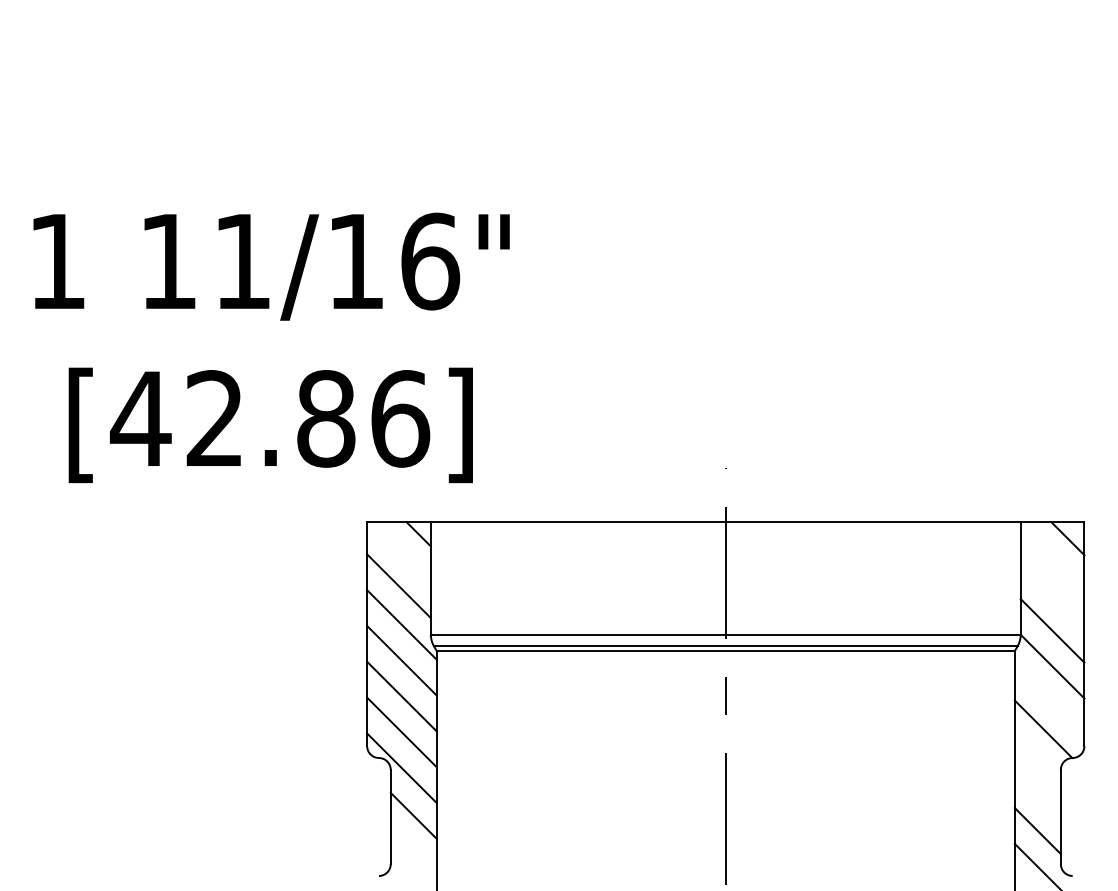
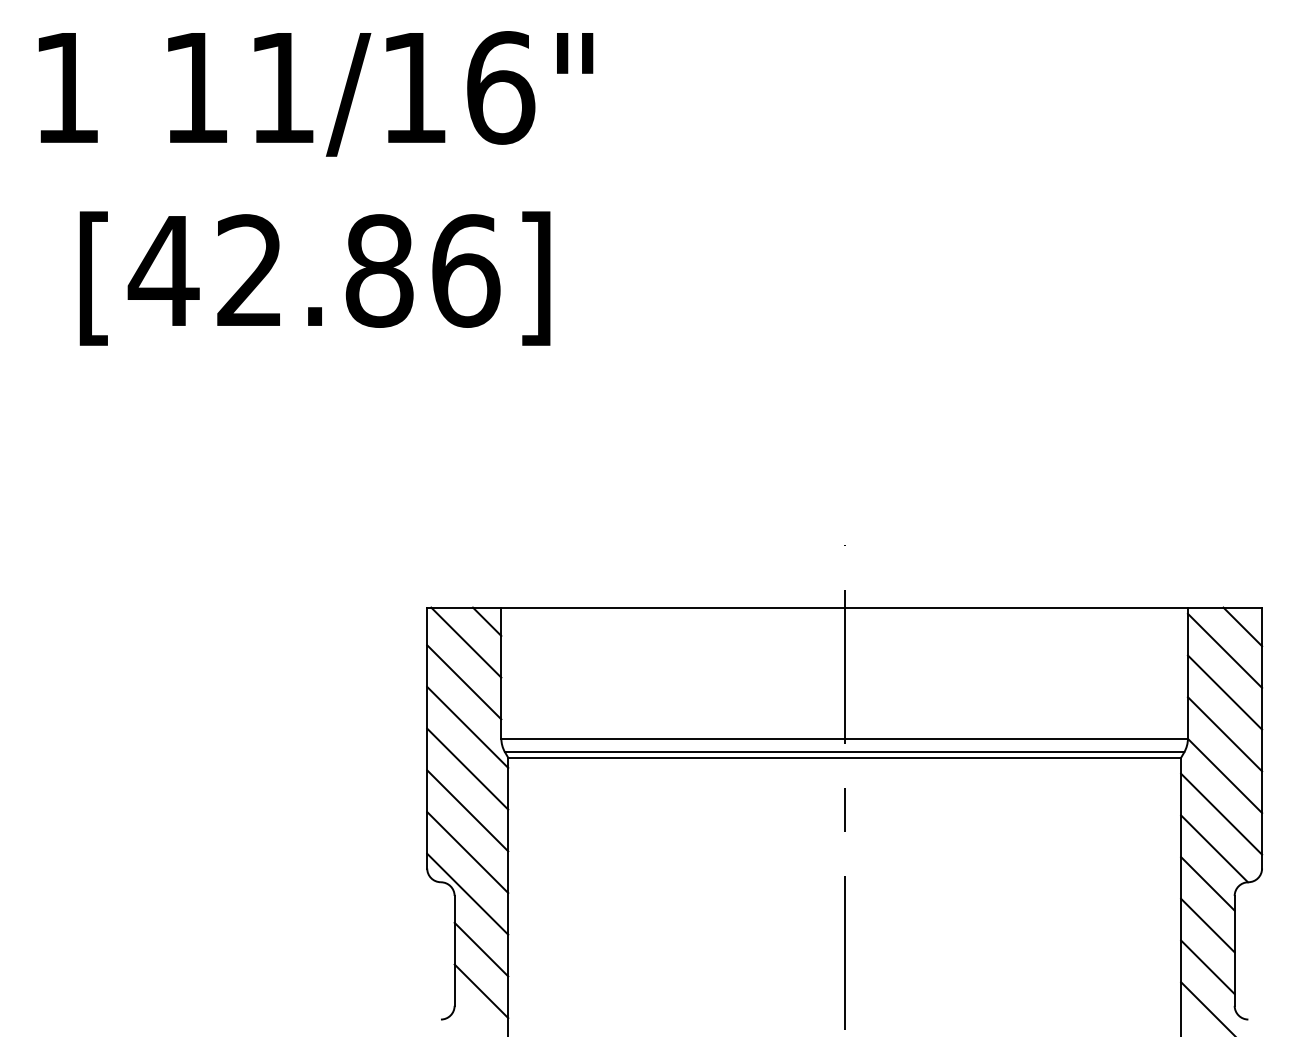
text: (271, 347) -> (315, 187), moved
line: (400, 552) -> (466, 643), added
line: (1052, 559) -> (1224, 651), added
line: (1052, 594) -> (1224, 691), added
line: (1049, 699) -> (1221, 814), added
line: (1037, 759) -> (1207, 883), added
line: (1037, 795) -> (1207, 925), added
line: (413, 851) -> (481, 991), added

